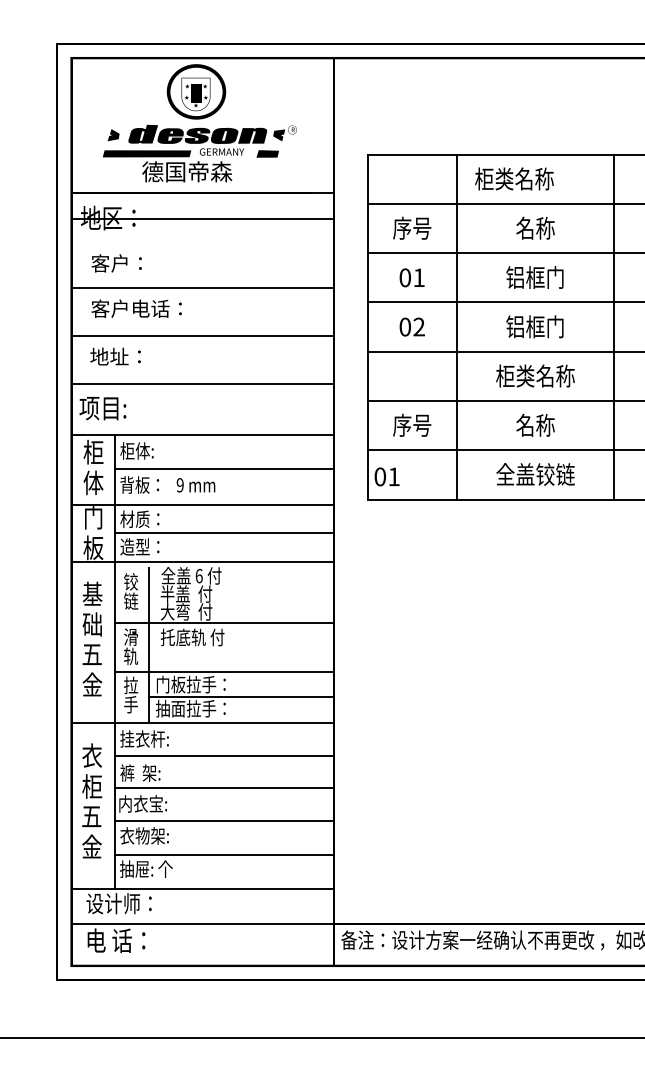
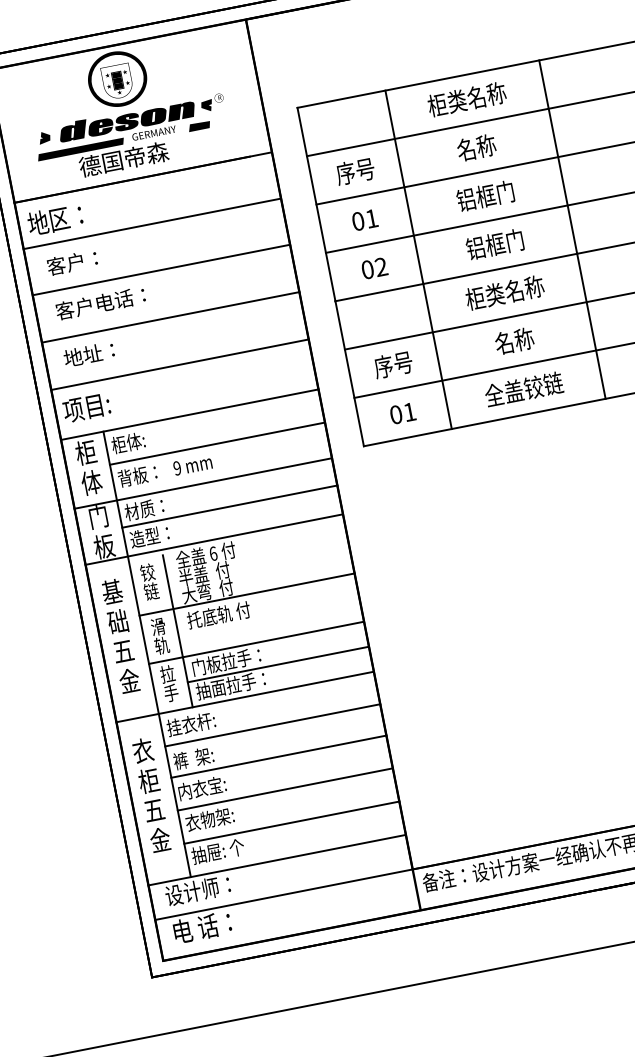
text: (514, 178) -> (466, 98), moved
line: (202, 218) -> (152, 223), moved
text: (386, 476) -> (402, 413), moved

